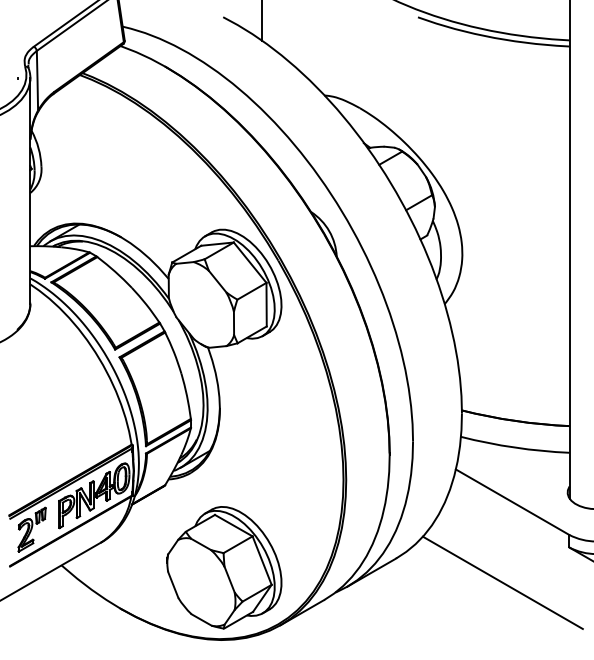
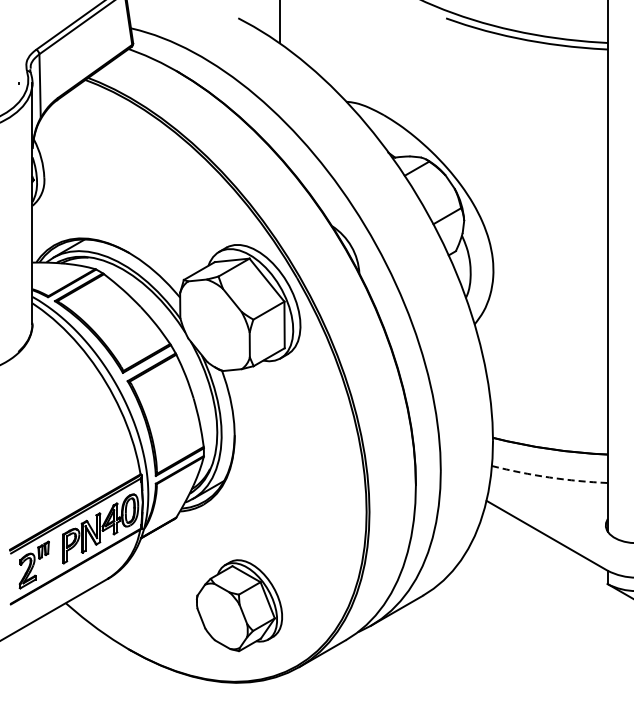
arc: (514, 447) -> (549, 477), solid -> dashed
part: (224, 567) -> (239, 605), size x0.7
line: (502, 582) -> (536, 621), removed

